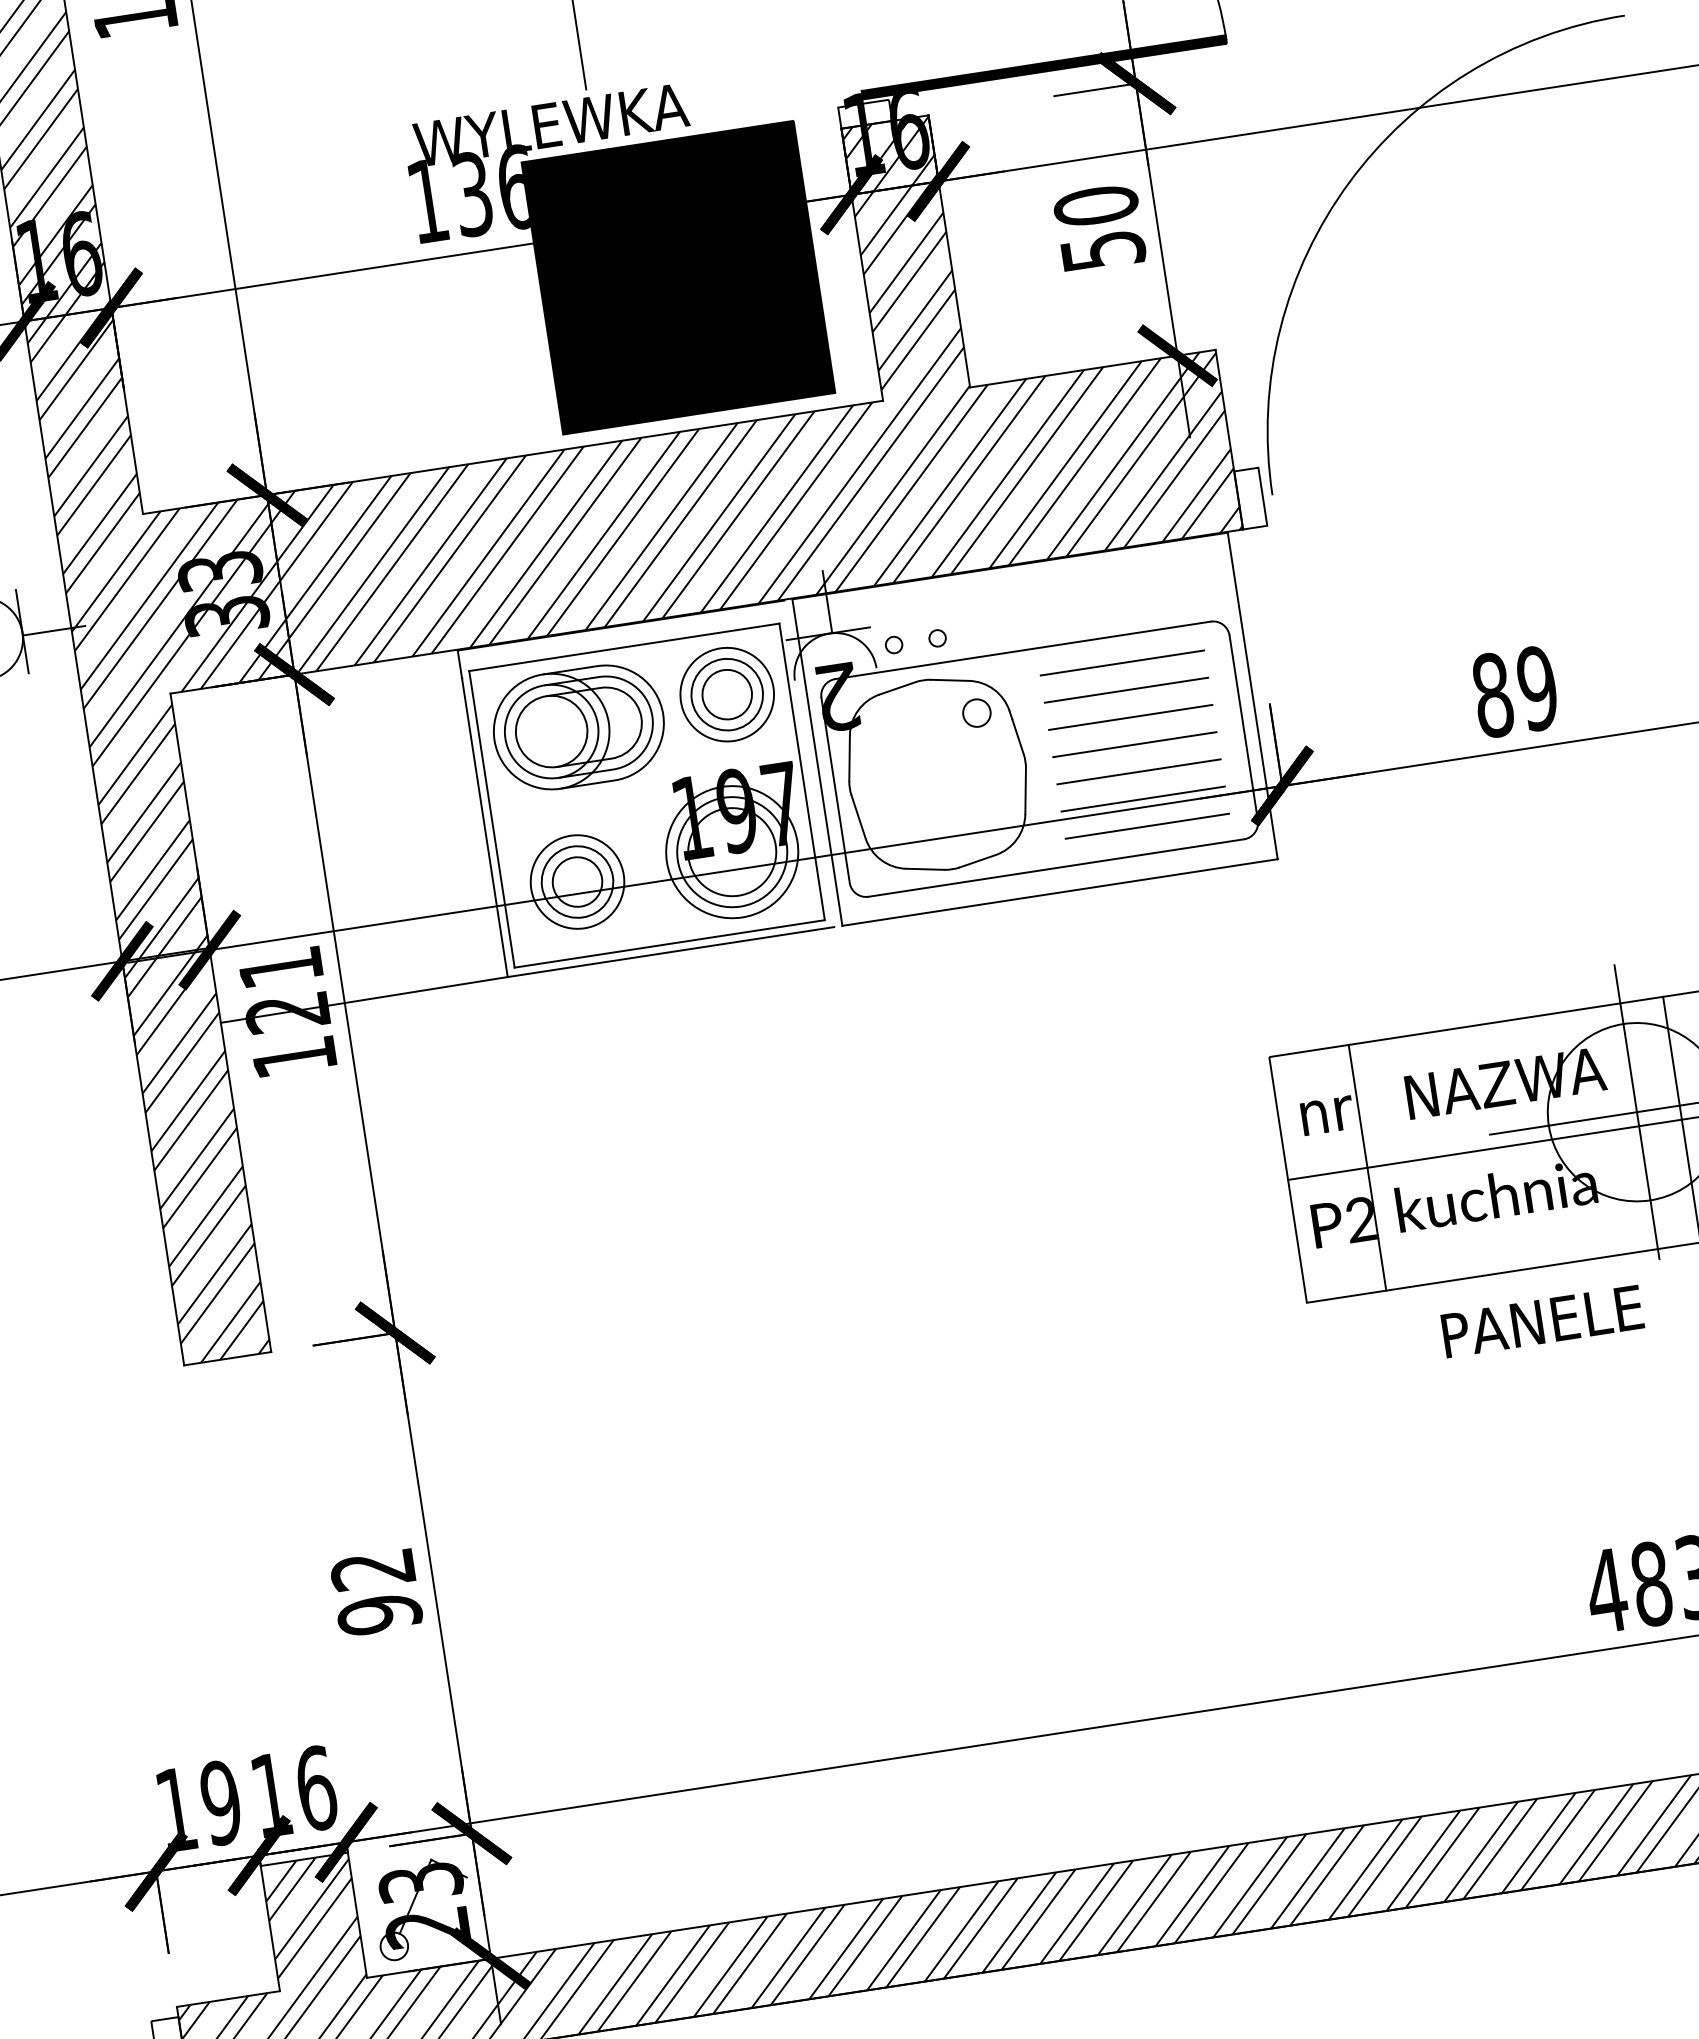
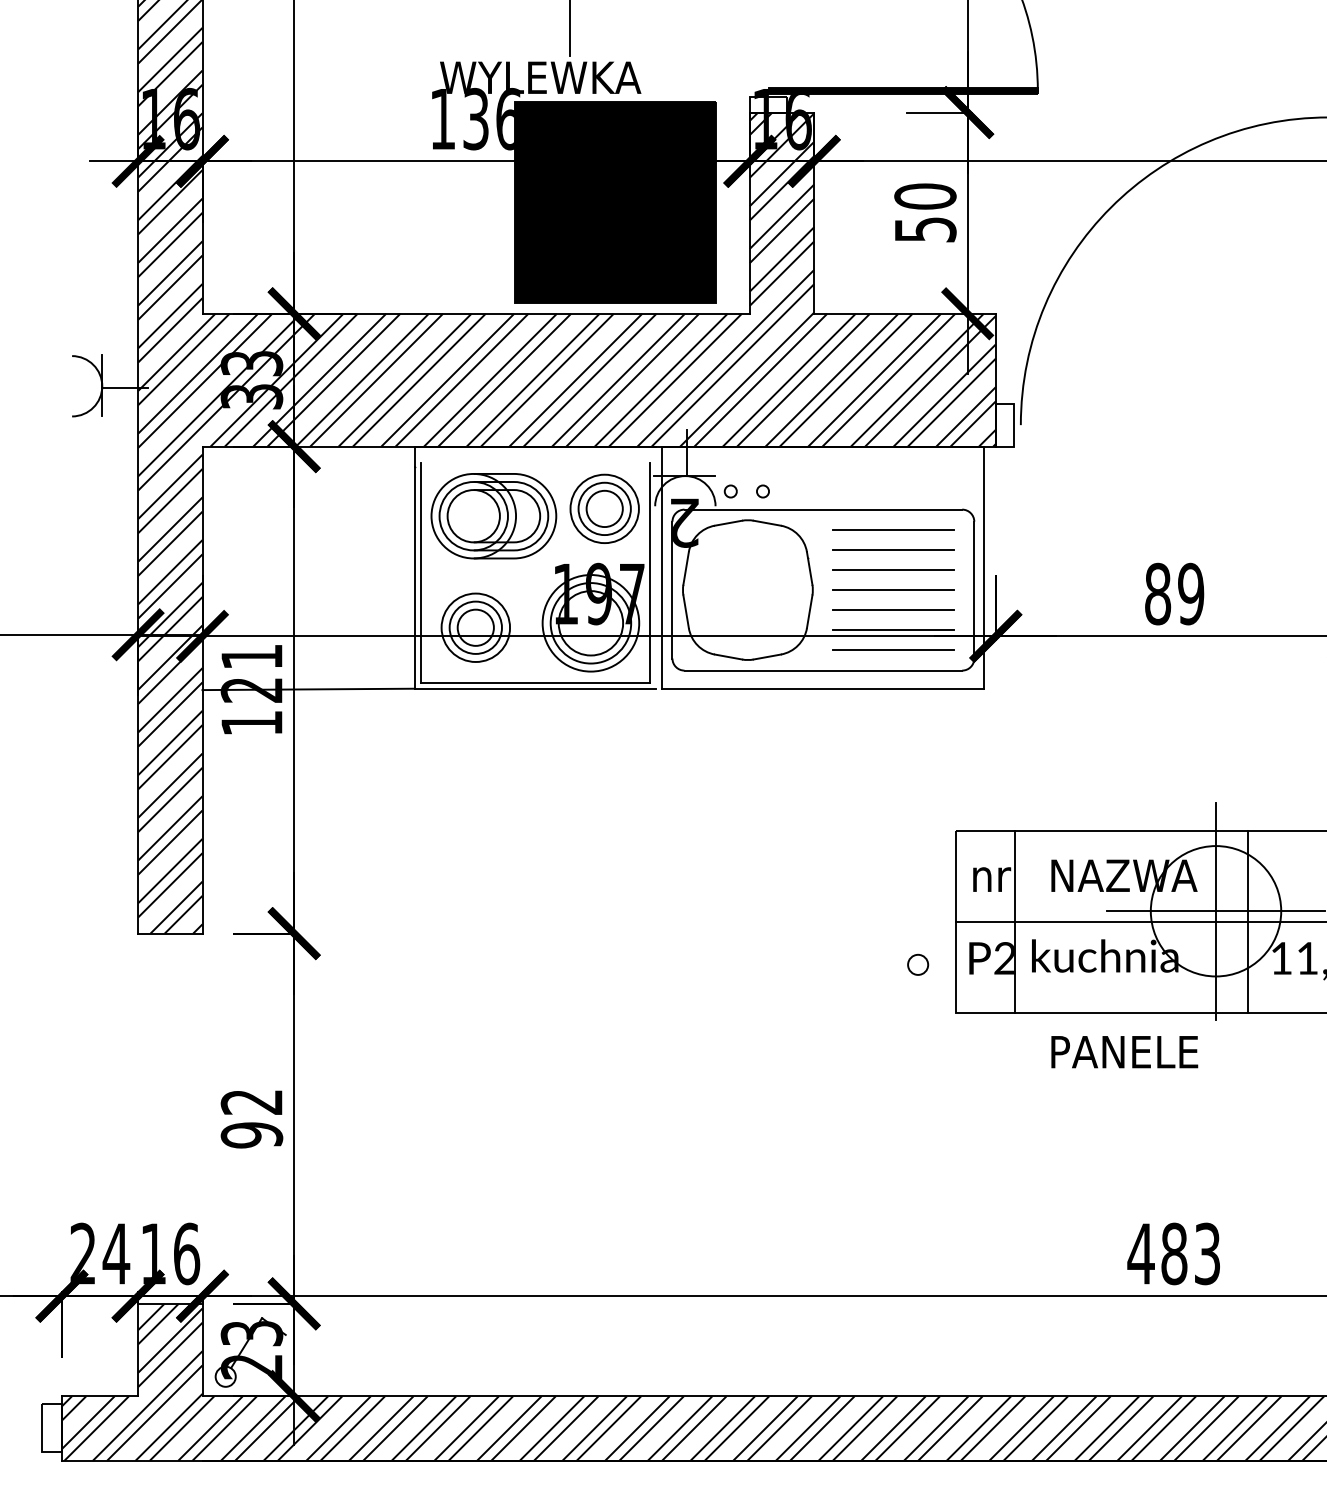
line: (624, 647) -> (535, 463), removed
circle: (977, 712) -> (918, 964), moved
text: (199, 1805) -> (100, 1253), 19 -> 24

